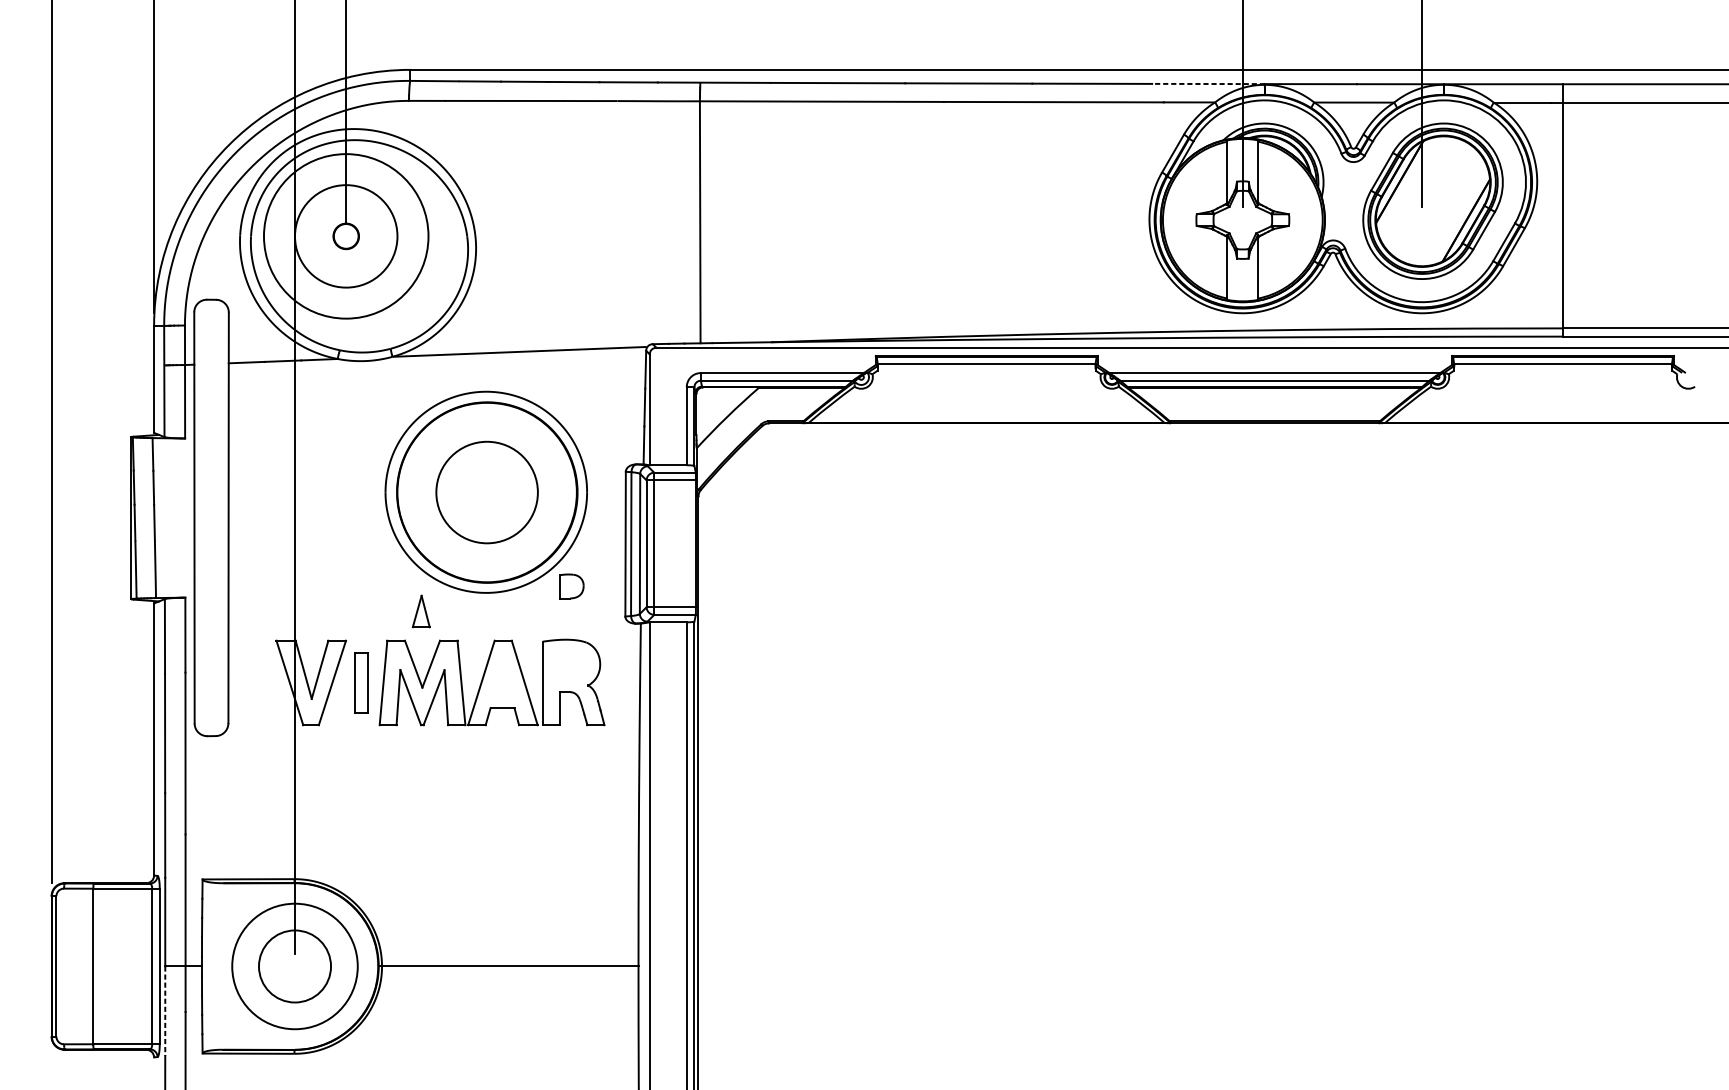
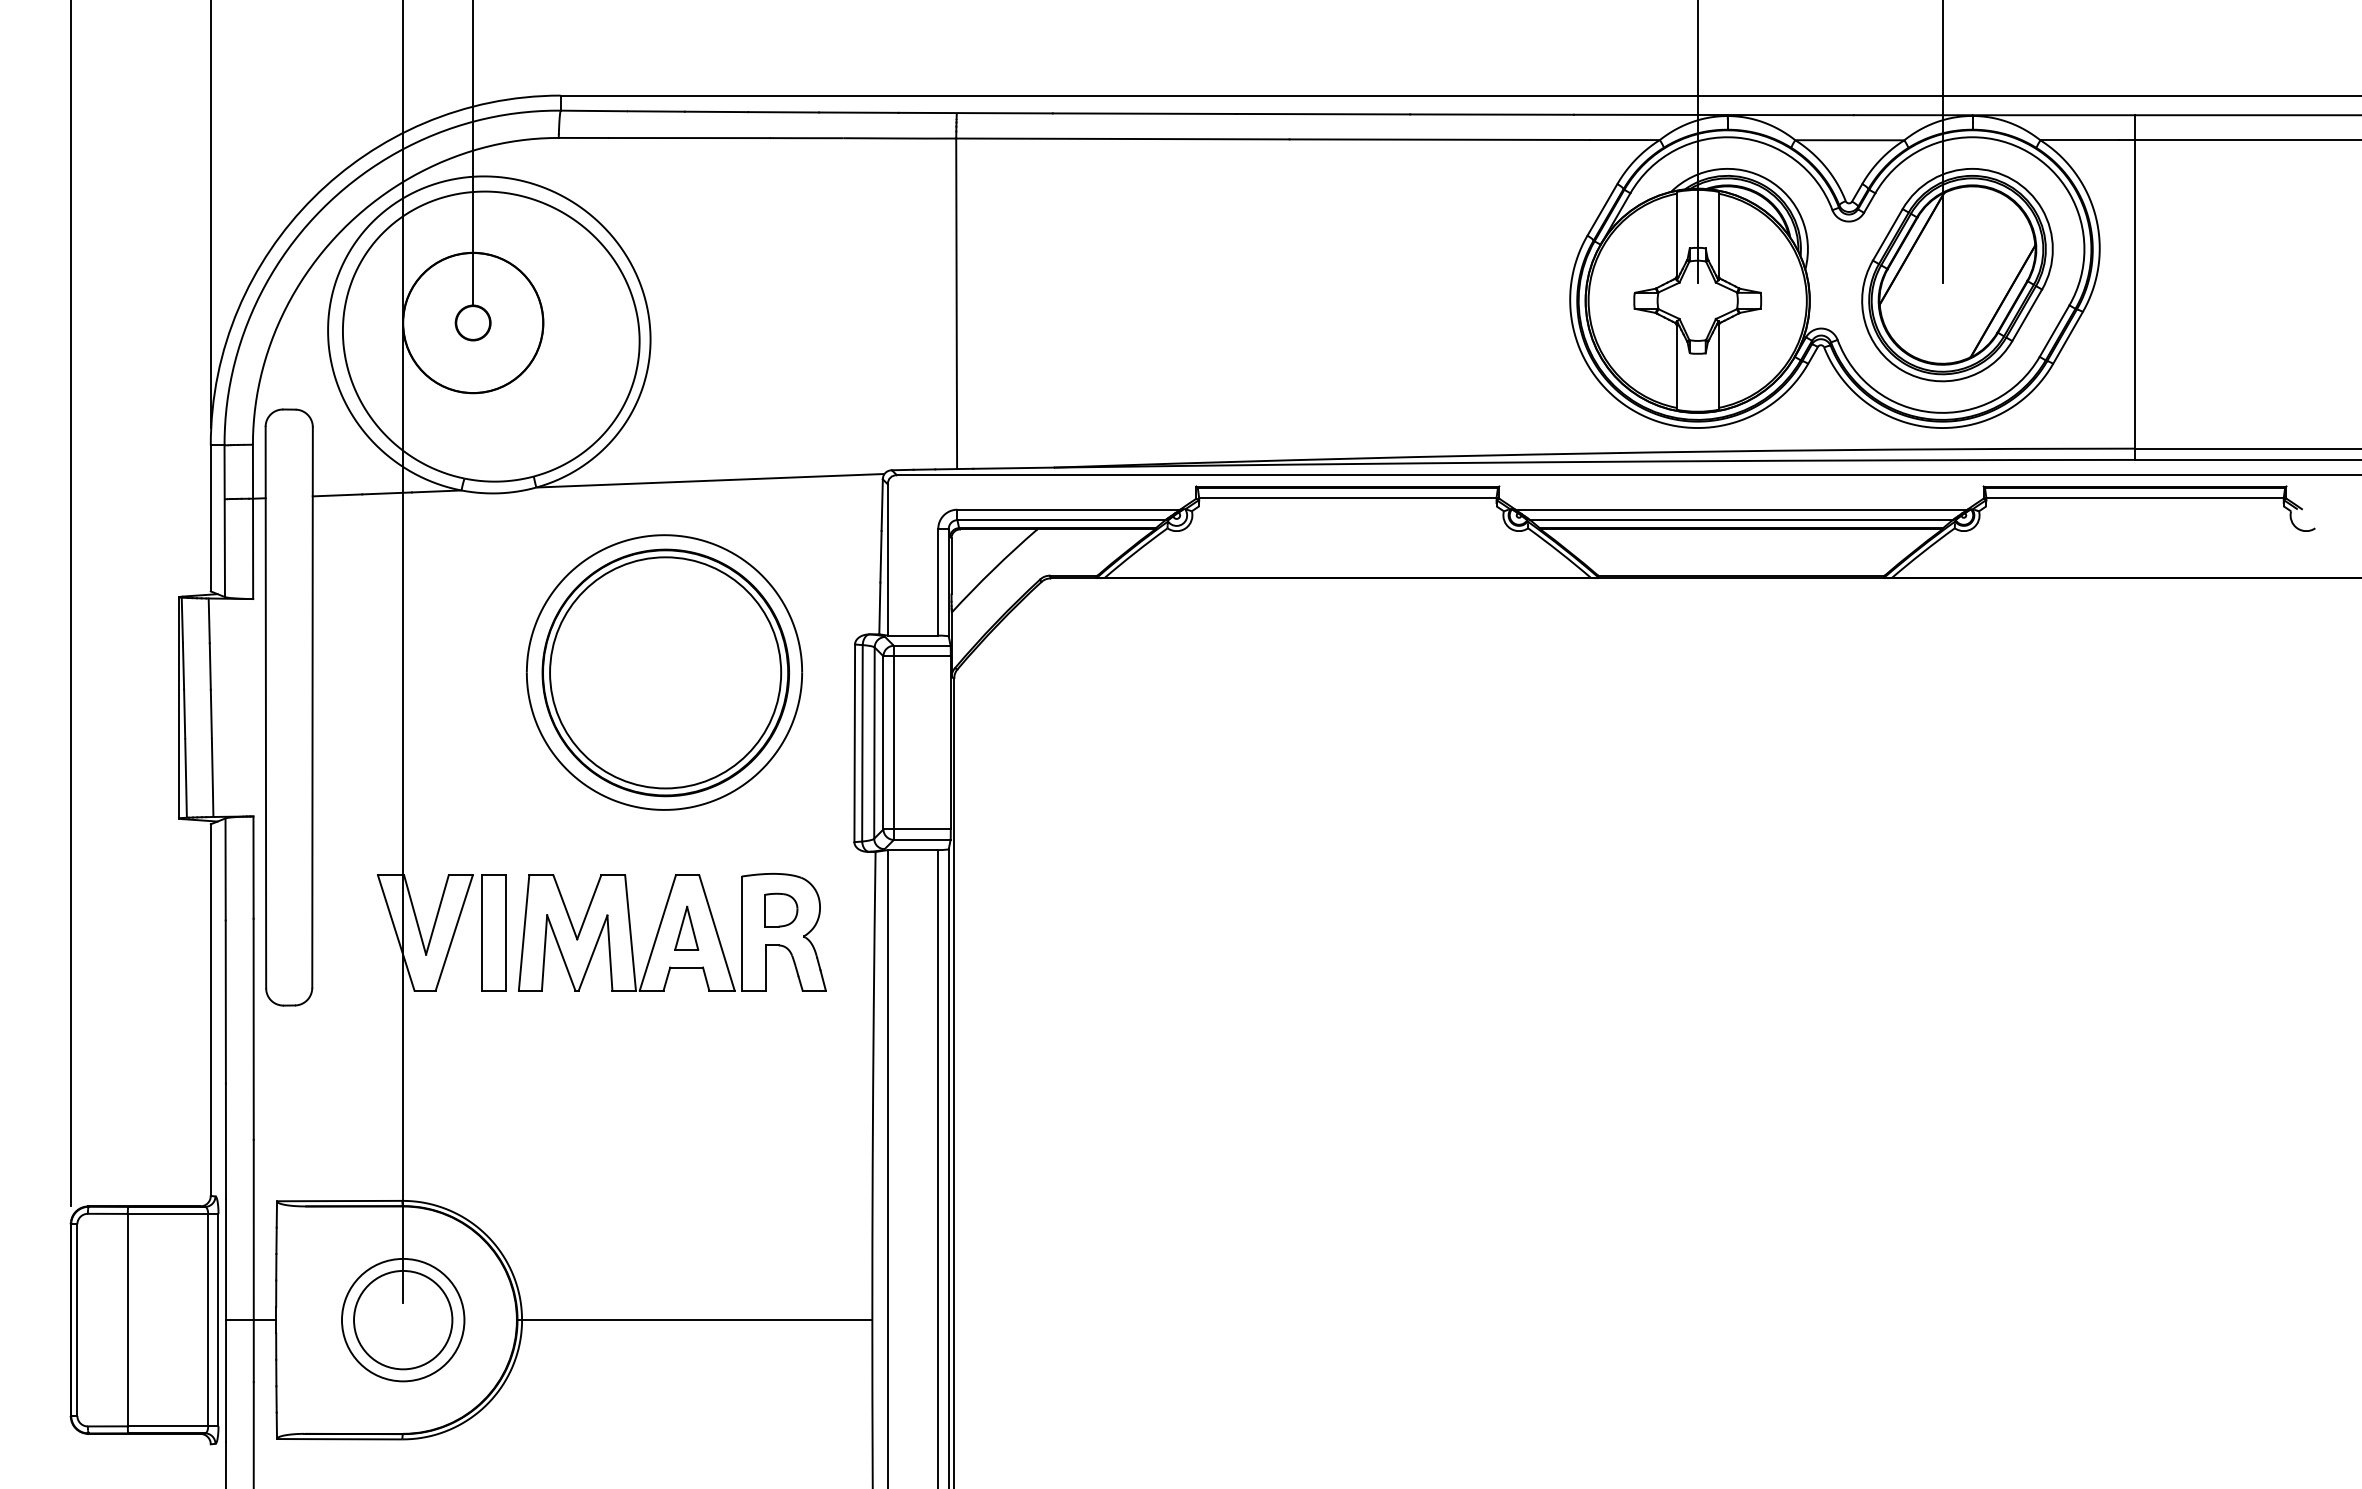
line: (1208, 83) -> (1650, 114), dashed -> solid
circle: (345, 236) -> (472, 322), size x0.62
circle: (487, 492) -> (665, 672), size x1.67
part: (571, 586) -> (781, 909), moved
part: (421, 610) -> (686, 927), moved
part: (361, 682) -> (493, 932), size x1.43
circle: (294, 966) -> (402, 1319), size x0.71
line: (165, 1011) -> (226, 1381), dashed -> solid

